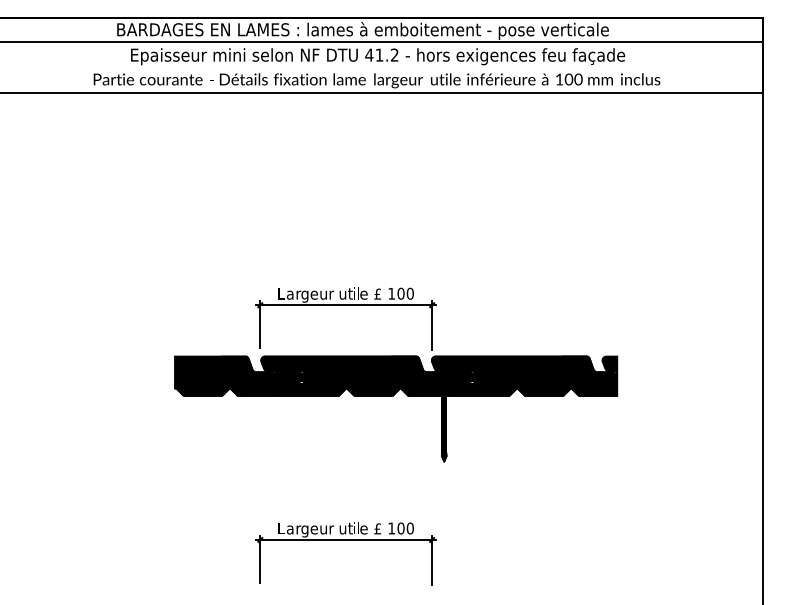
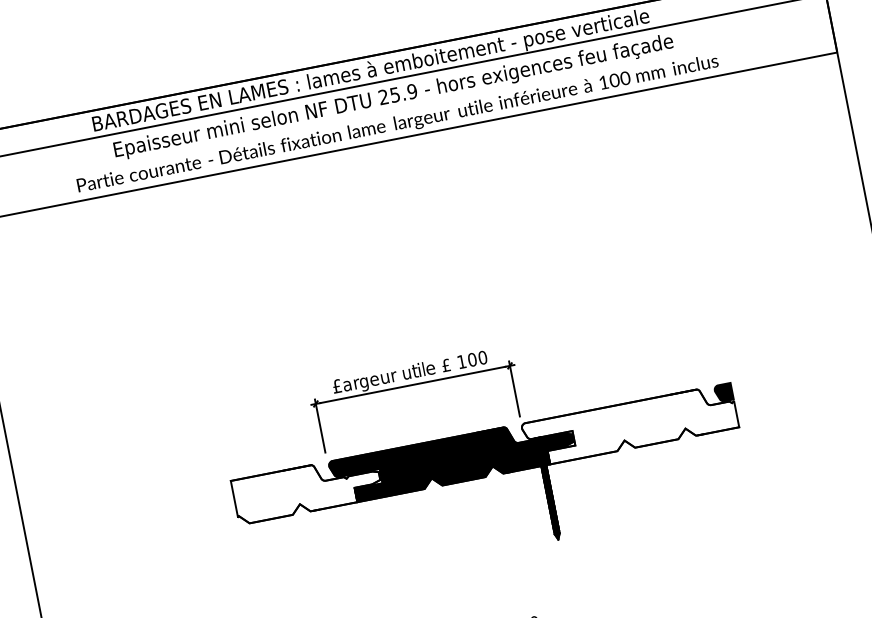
text: (381, 54) -> (397, 93), 41.2 -> 25.9
text: (280, 293) -> (336, 386), L -> £
fill: (238, 375) -> (306, 488), removed
fill: (524, 375) -> (629, 424), removed

